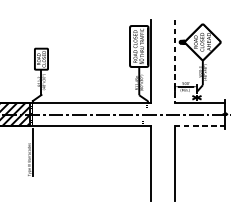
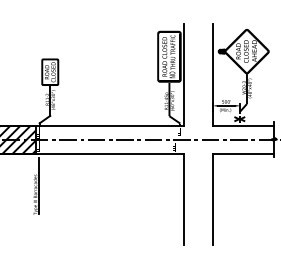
line: (174, 61) -> (212, 74), dashed -> solid
line: (199, 126) -> (243, 154), dashed -> solid

